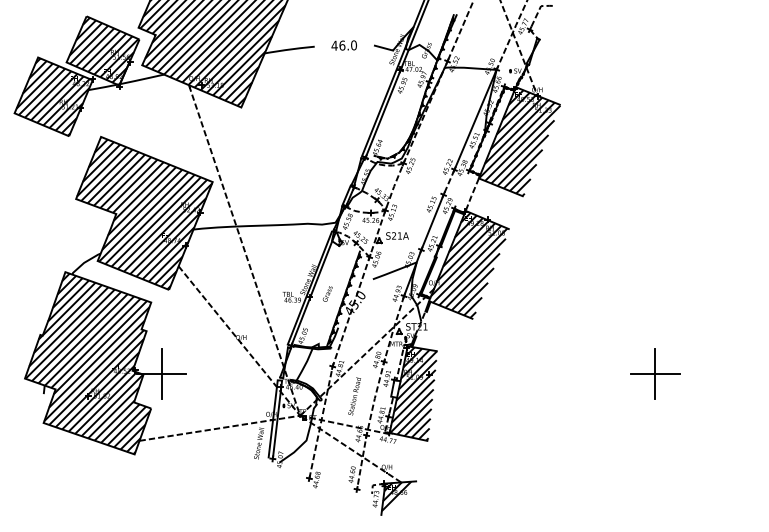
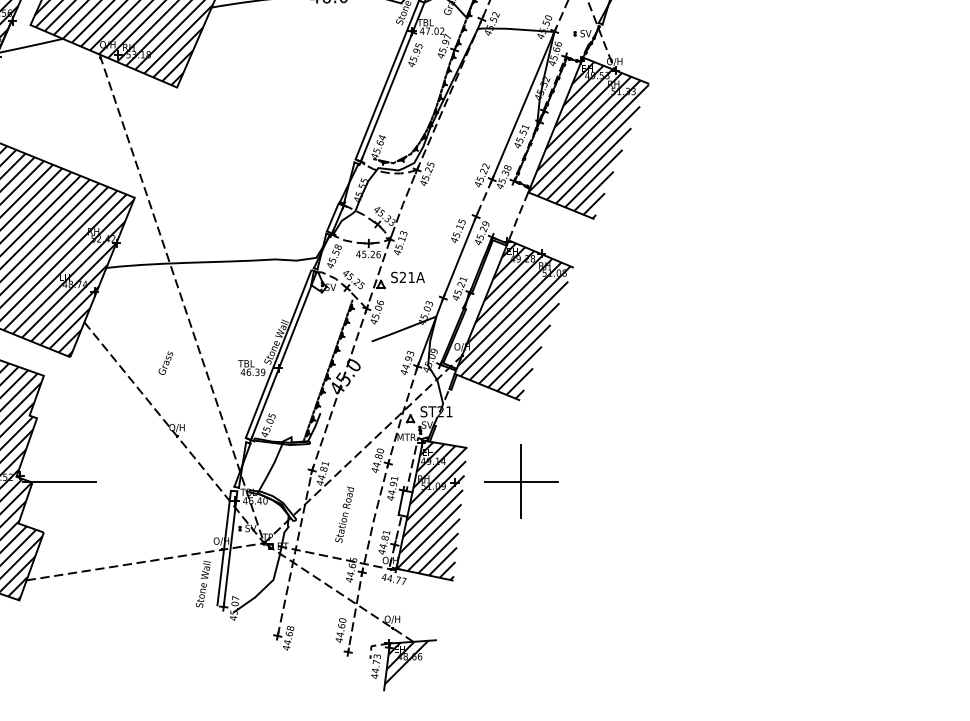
text: (327, 293) -> (165, 362), moved
line: (161, 373) -> (59, 480), removed
part: (655, 373) -> (521, 480), moved

